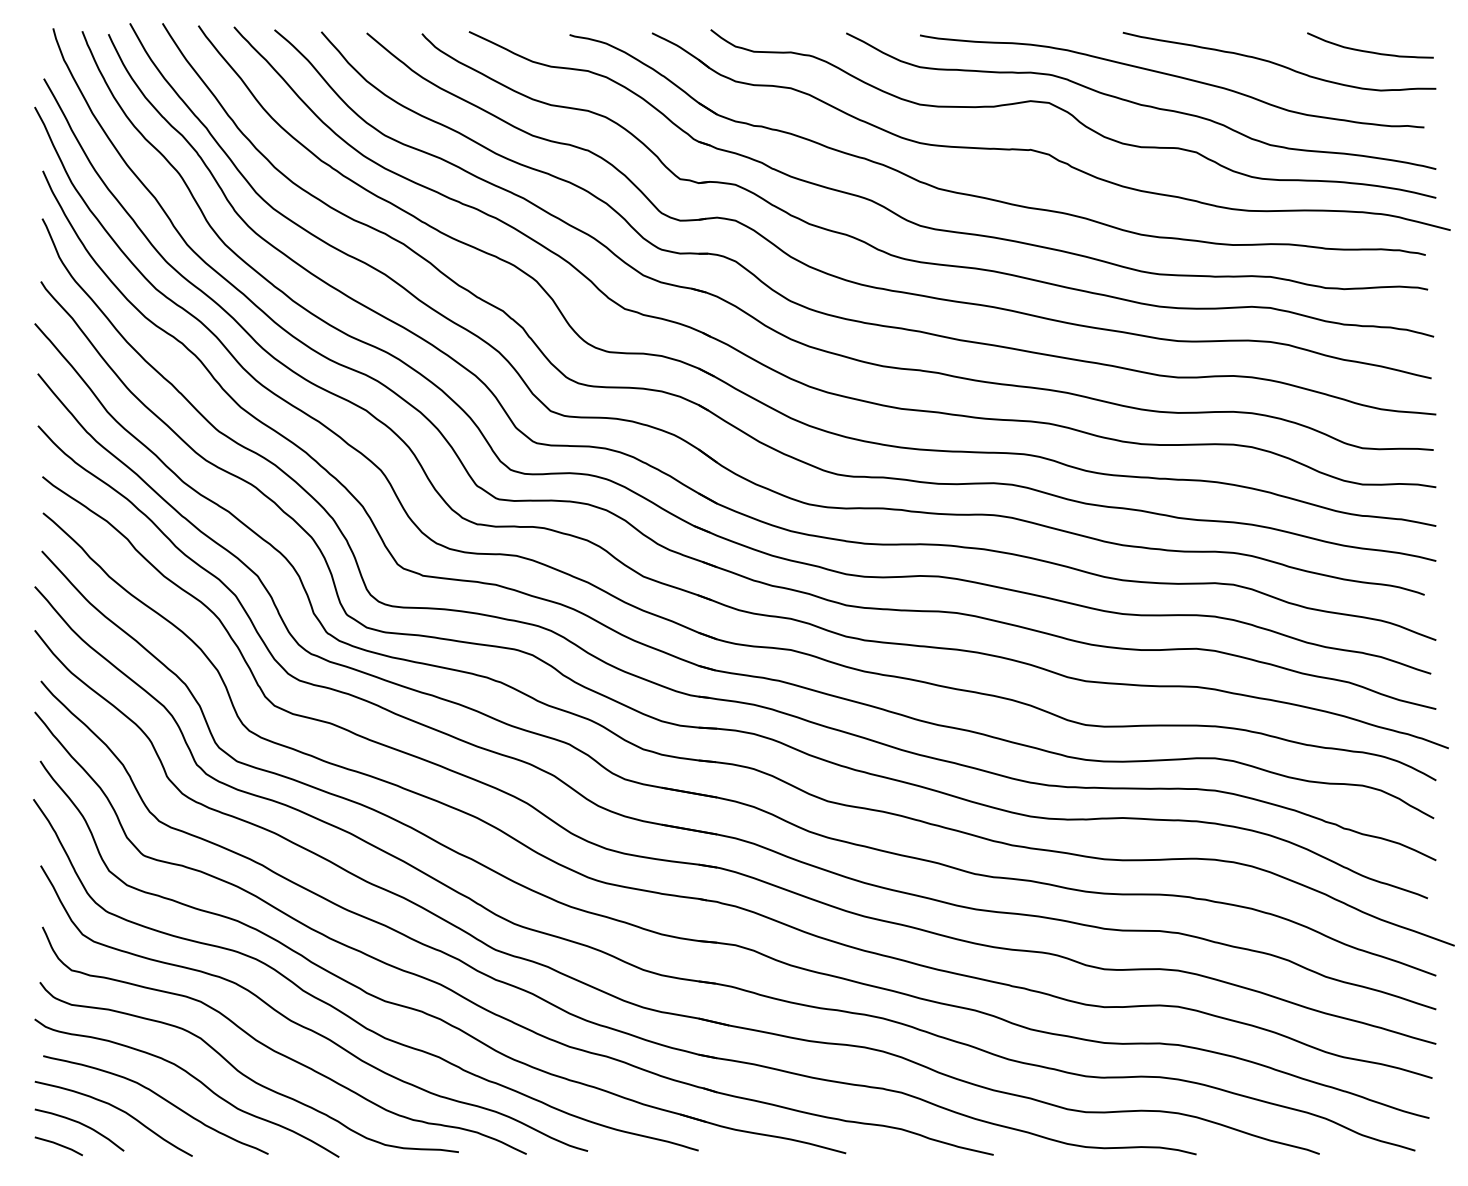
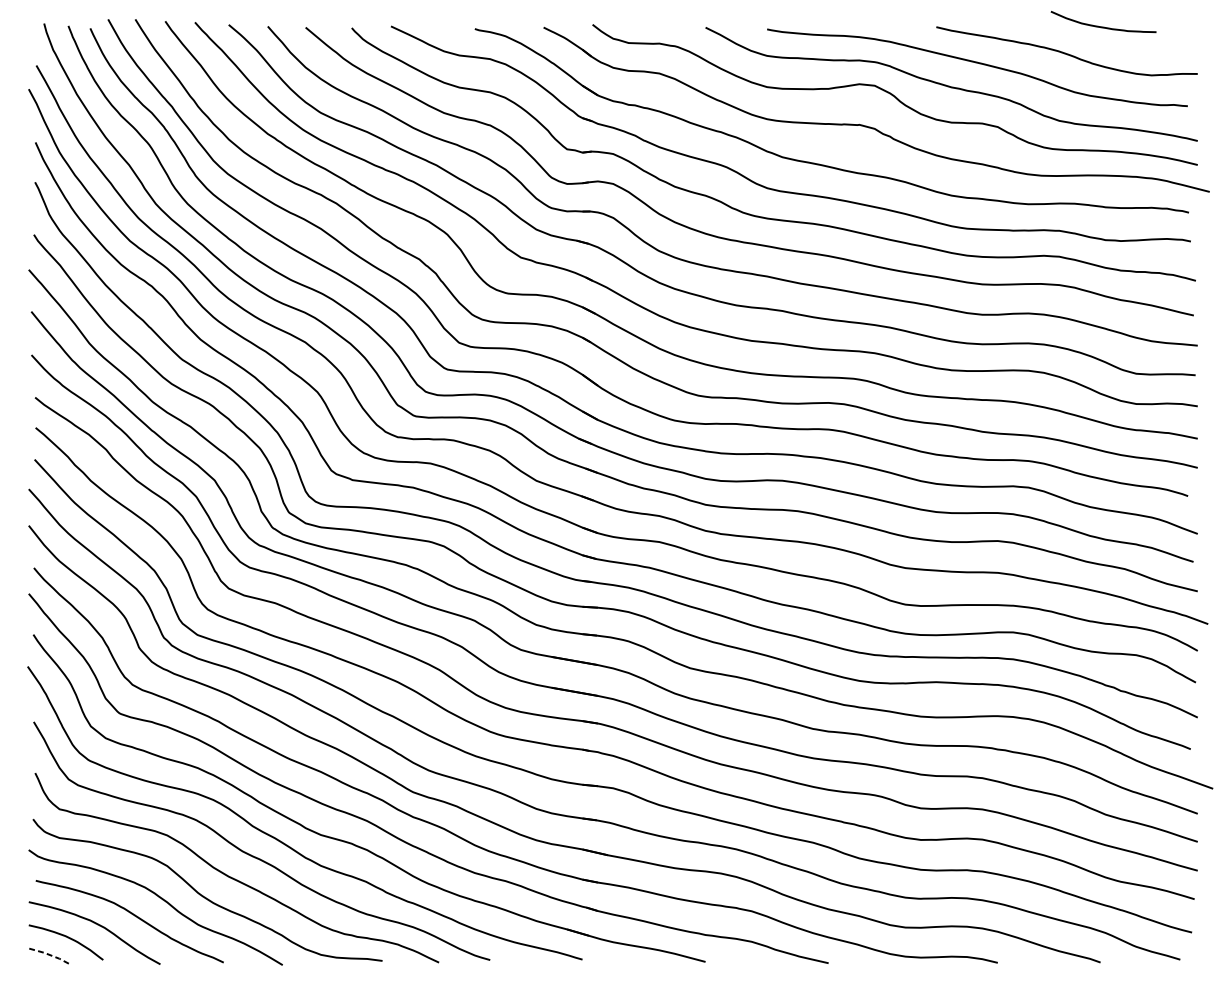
curve: (1367, 50) -> (1101, 26), moved
line: (58, 1144) -> (48, 954), solid -> dashed

